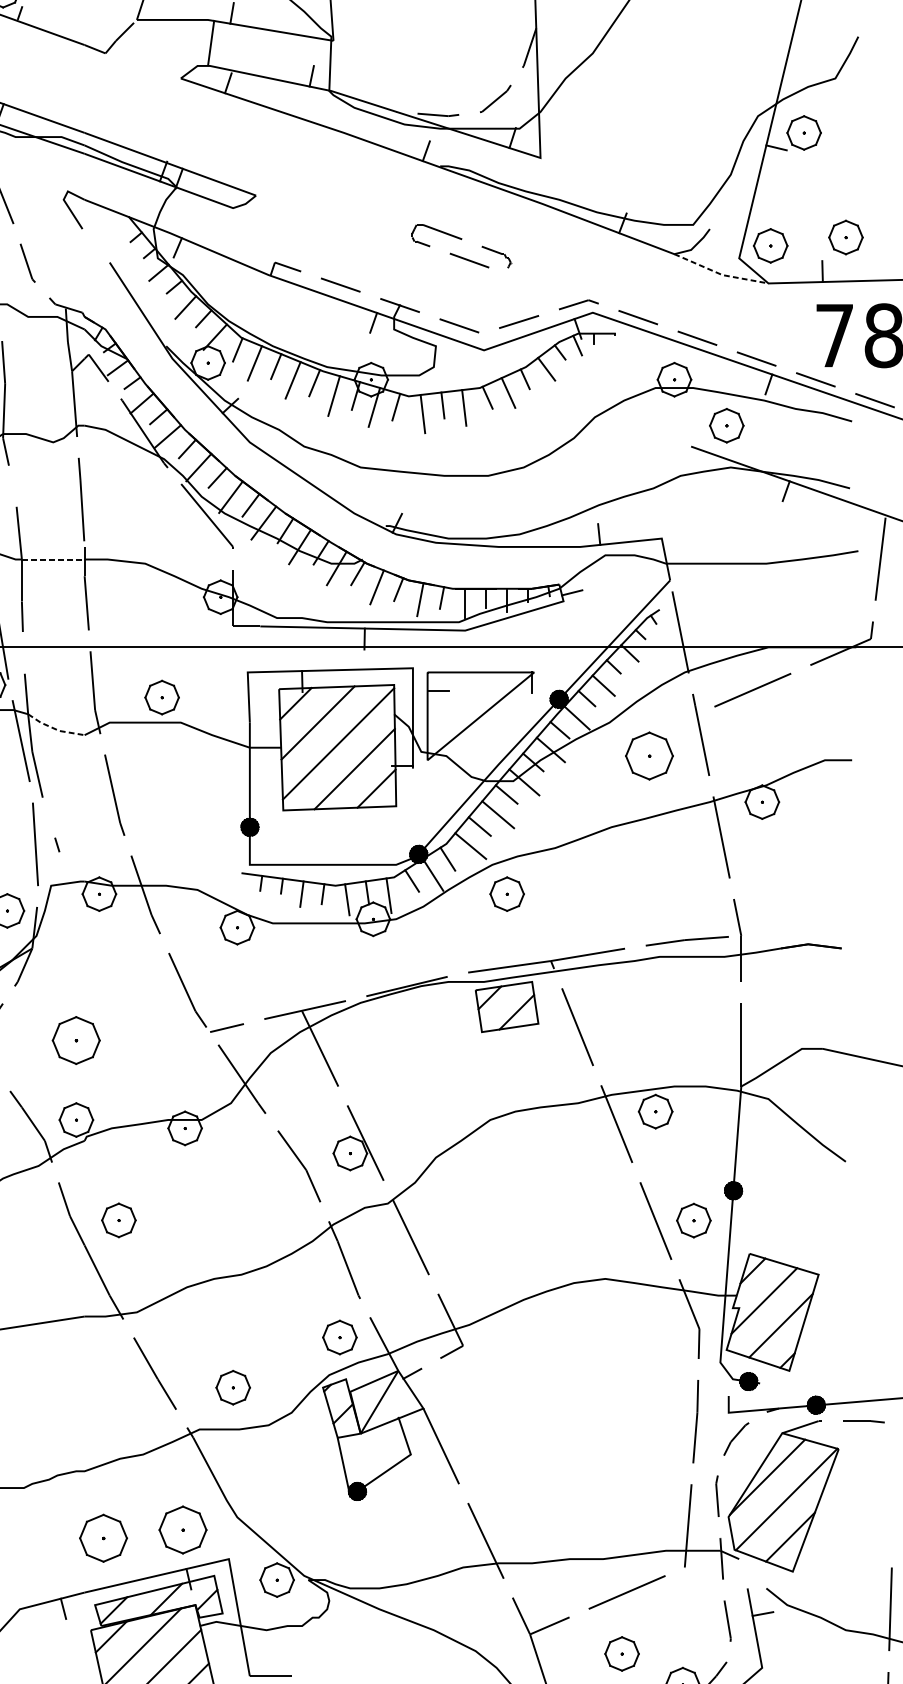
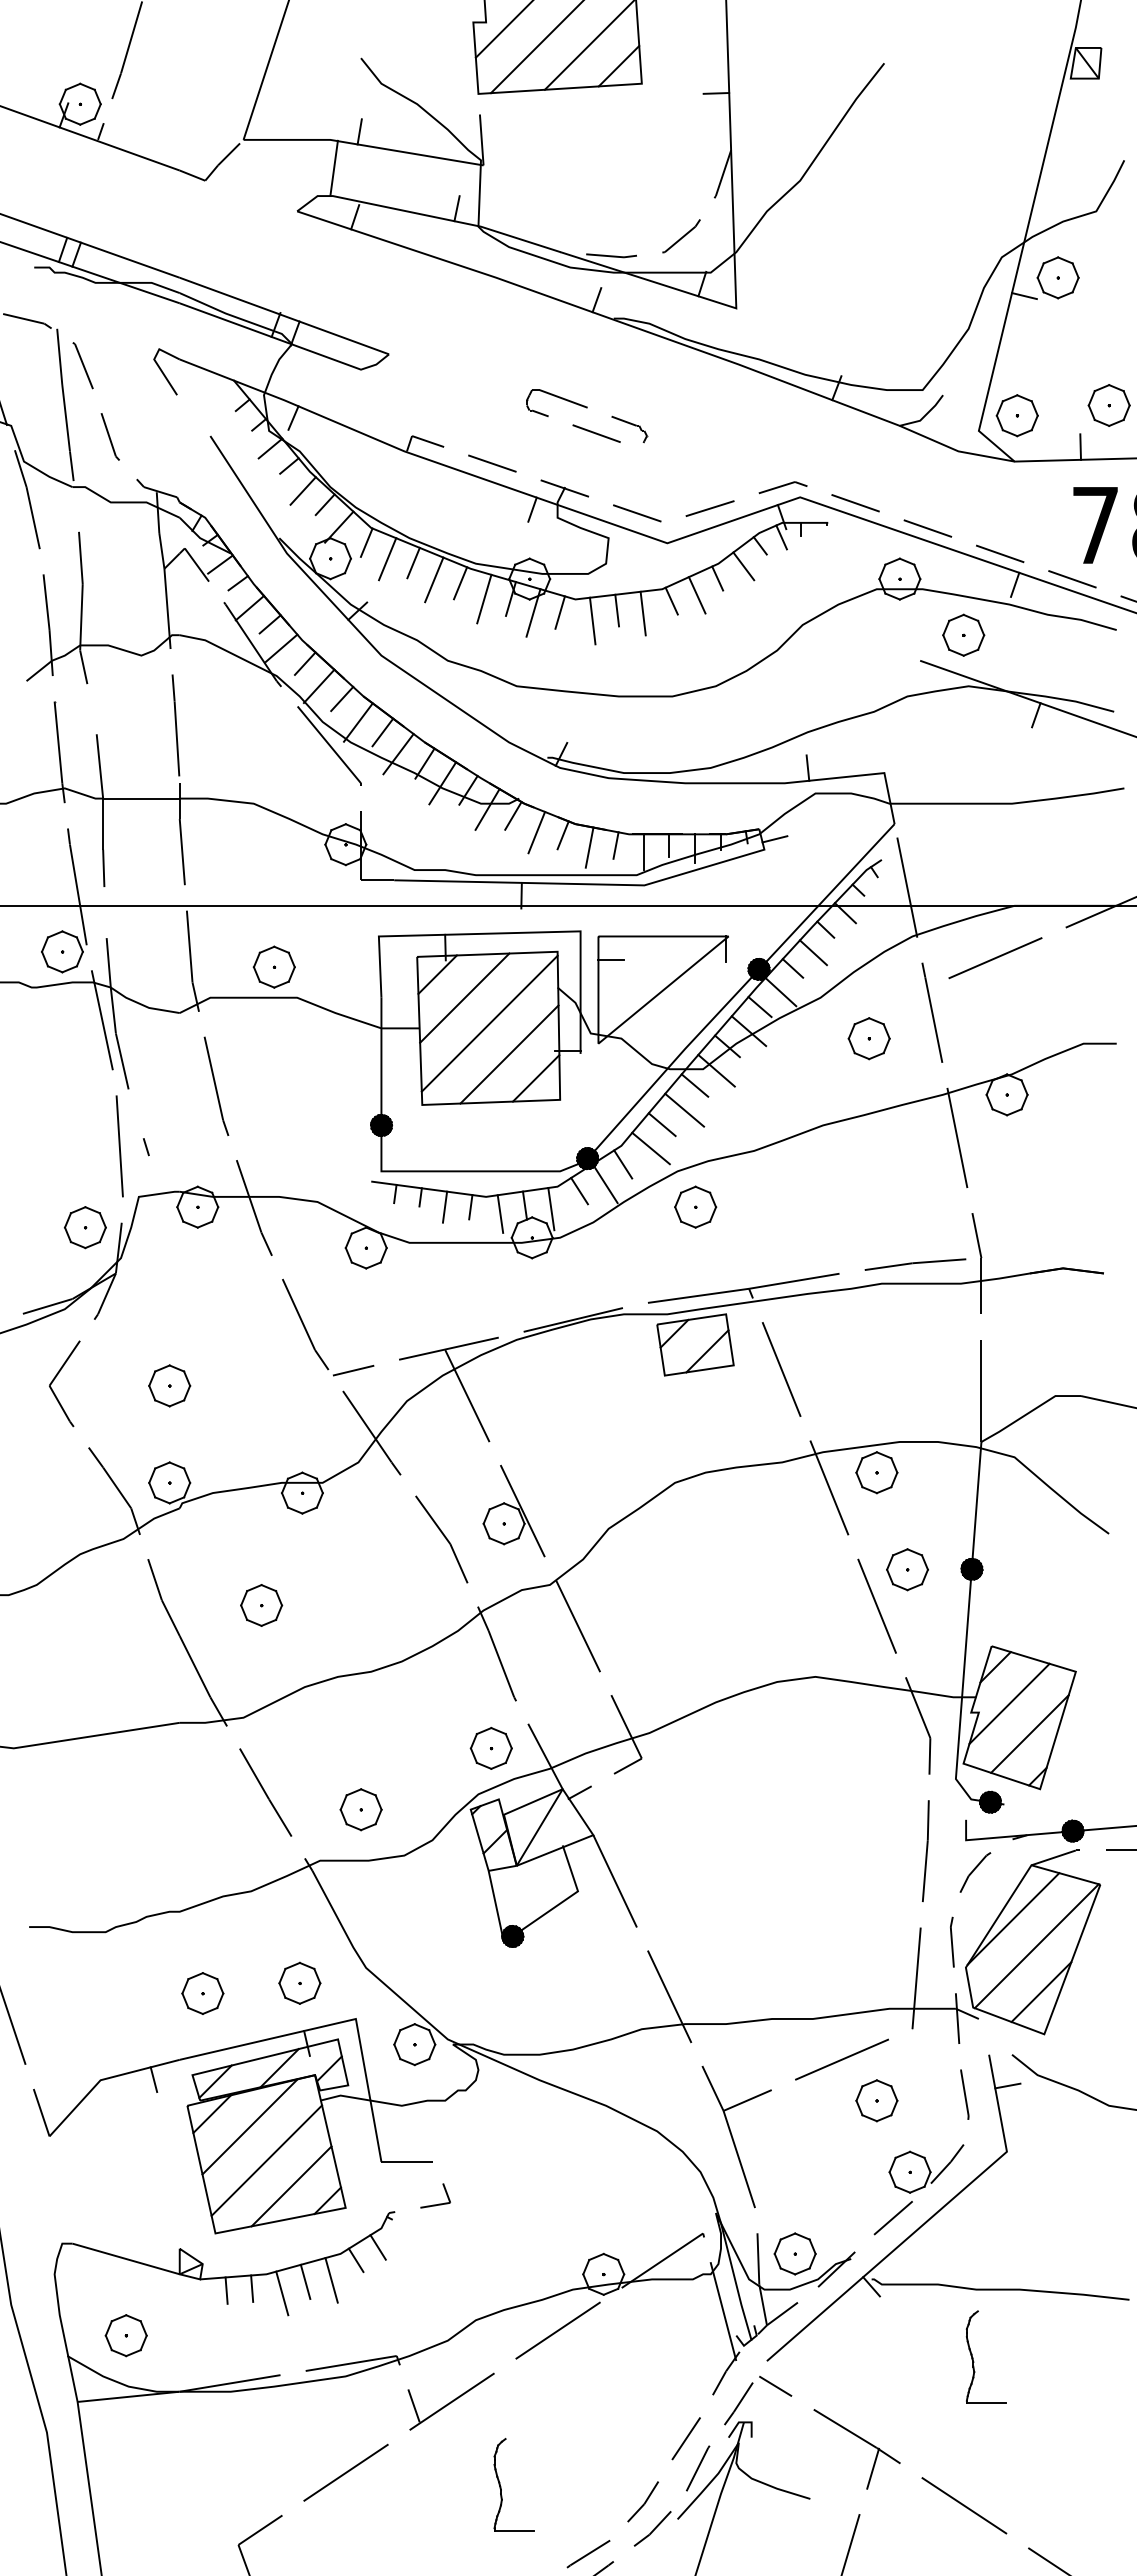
part: (462, 239) -> (587, 408), moved
line: (720, 274) -> (955, 450), dashed -> solid
line: (53, 559) -> (141, 798), dashed -> solid
line: (54, 728) -> (143, 1005), dashed -> solid
part: (648, 756) -> (868, 1038), size x0.71
part: (76, 1040) -> (169, 1385), size x0.71
part: (118, 1220) -> (261, 1605), moved
part: (693, 1220) -> (907, 1569), moved
part: (182, 1529) -> (299, 1982), size x0.71
part: (103, 1538) -> (202, 1993), size x0.71
part: (621, 1653) -> (876, 2100), moved

